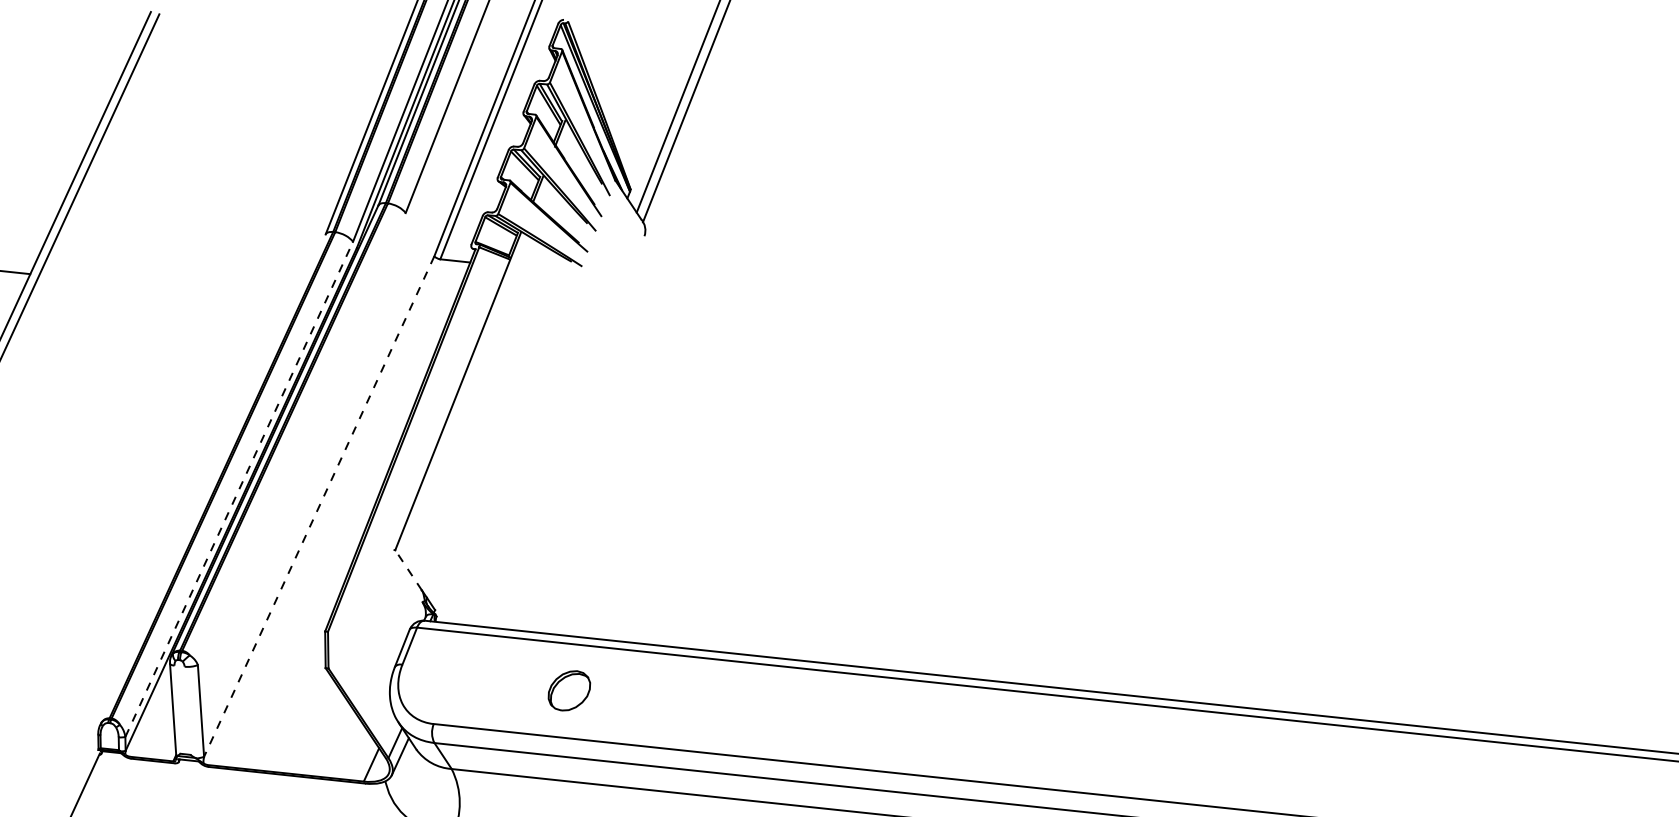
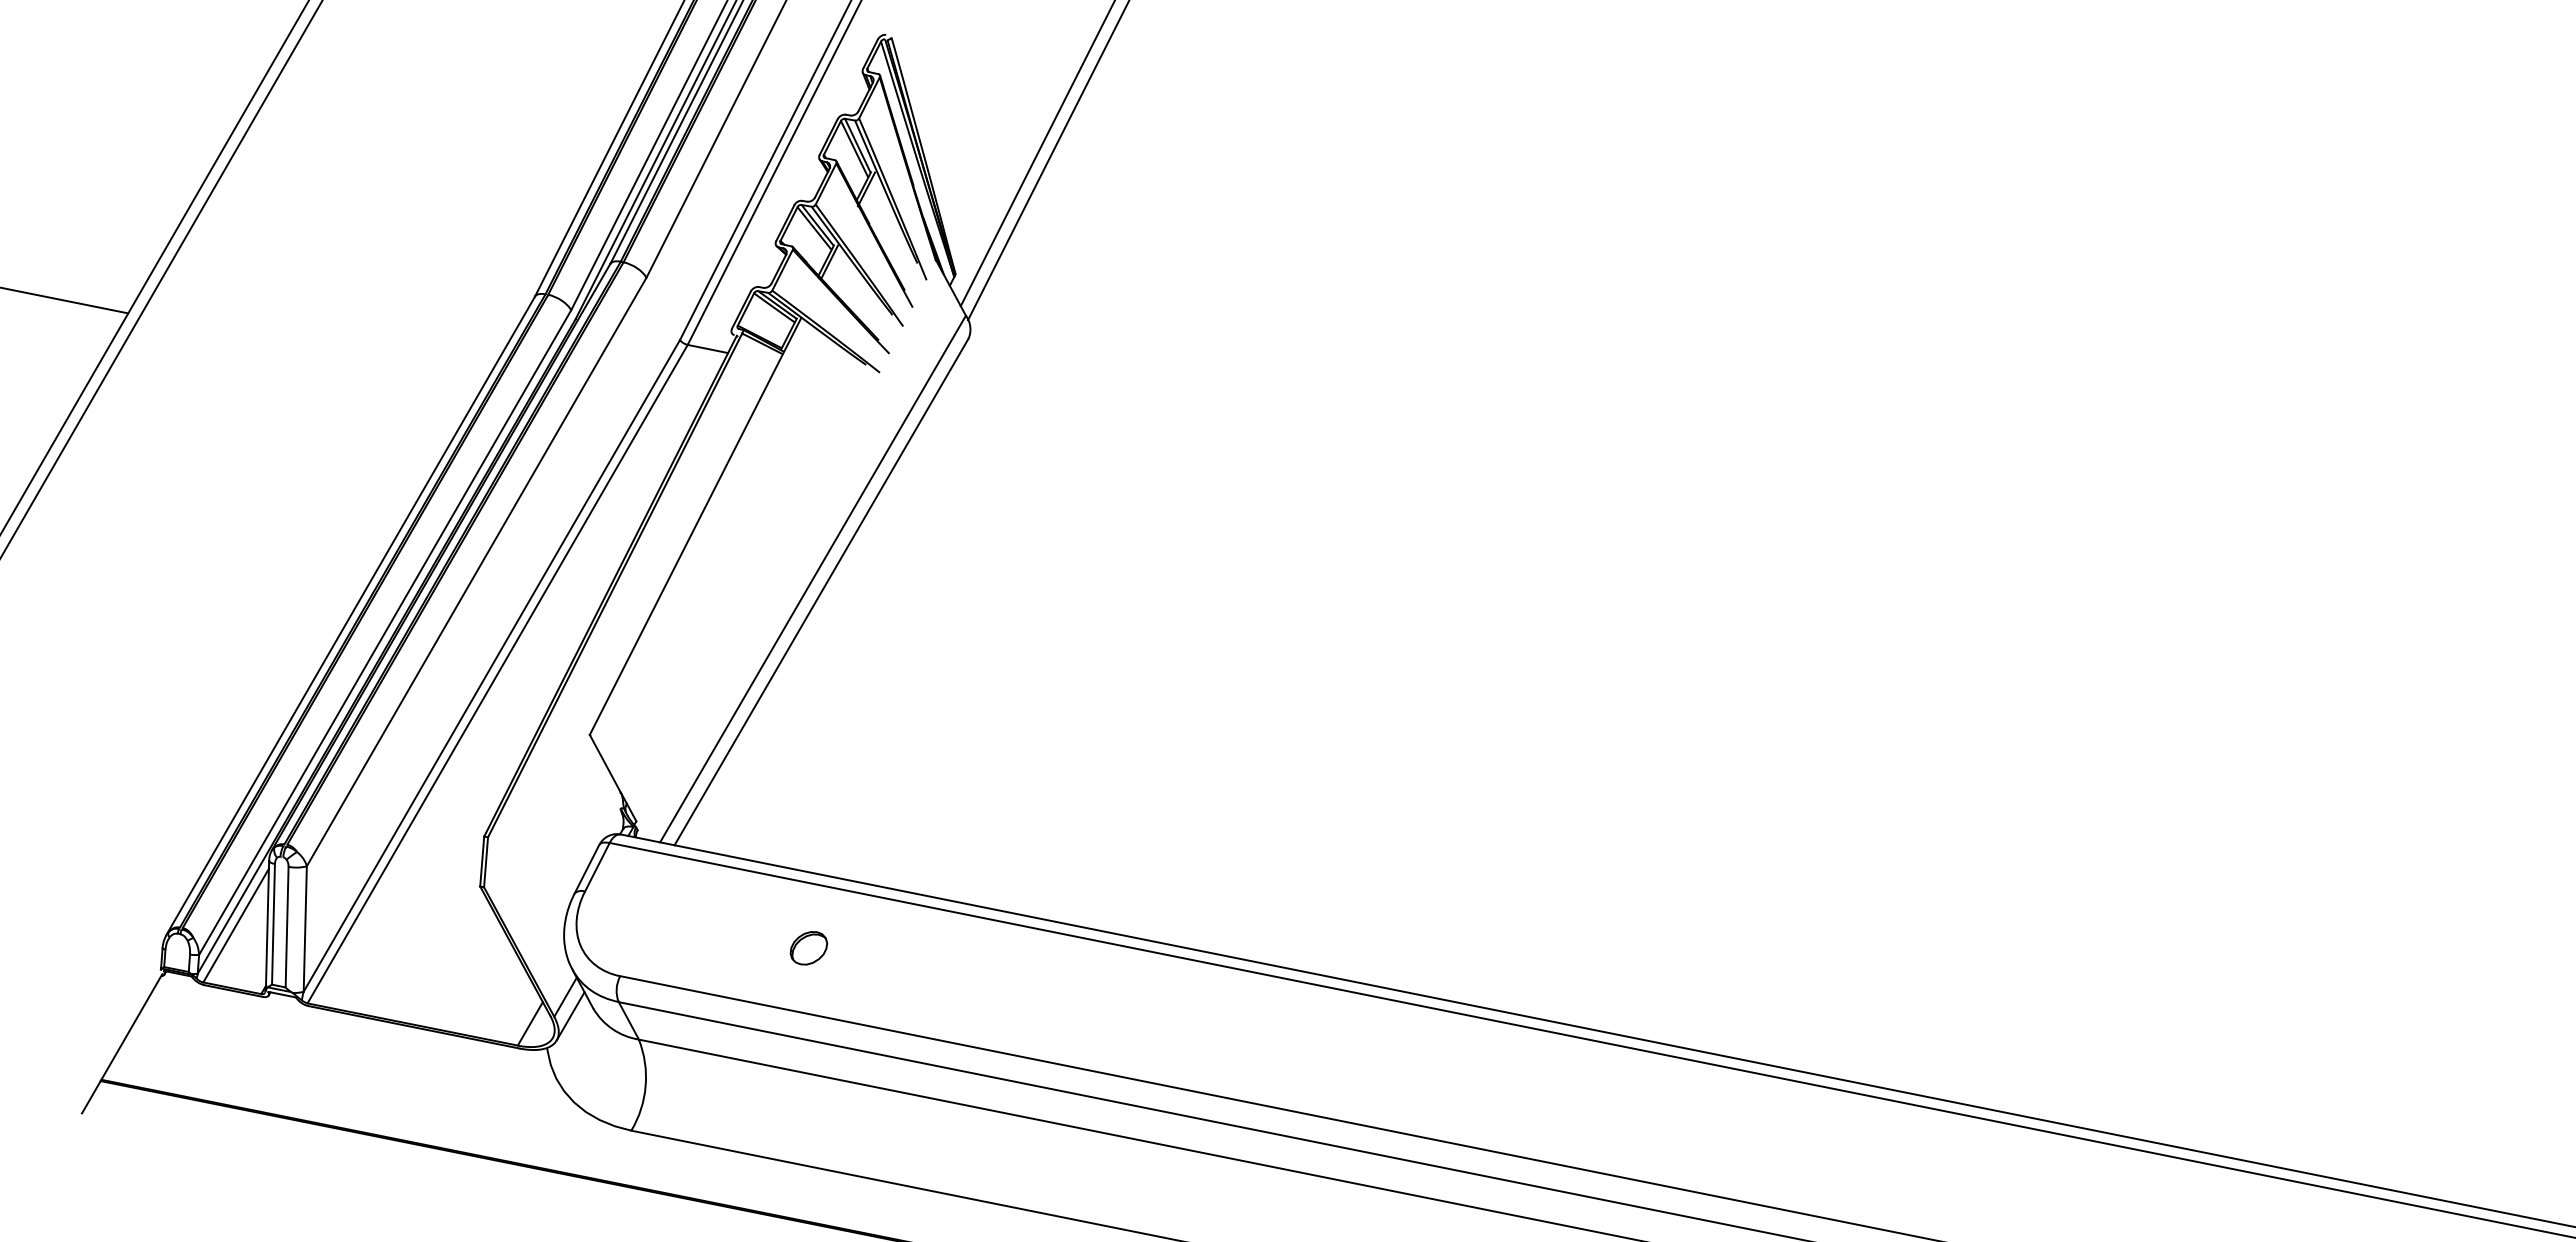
line: (547, 421) -> (812, 578), added
line: (554, 430) -> (821, 592), added
line: (301, 438) -> (476, 571), added
line: (212, 479) -> (350, 615), added
line: (239, 489) -> (385, 632), dashed -> solid
line: (319, 507) -> (491, 666), dashed -> solid
line: (323, 511) -> (497, 673), added
line: (408, 570) -> (605, 763), dashed -> solid
part: (569, 691) -> (808, 948), size x0.62
line: (177, 709) -> (273, 924), added
line: (187, 710) -> (286, 926), added
line: (149, 713) -> (235, 925), added

